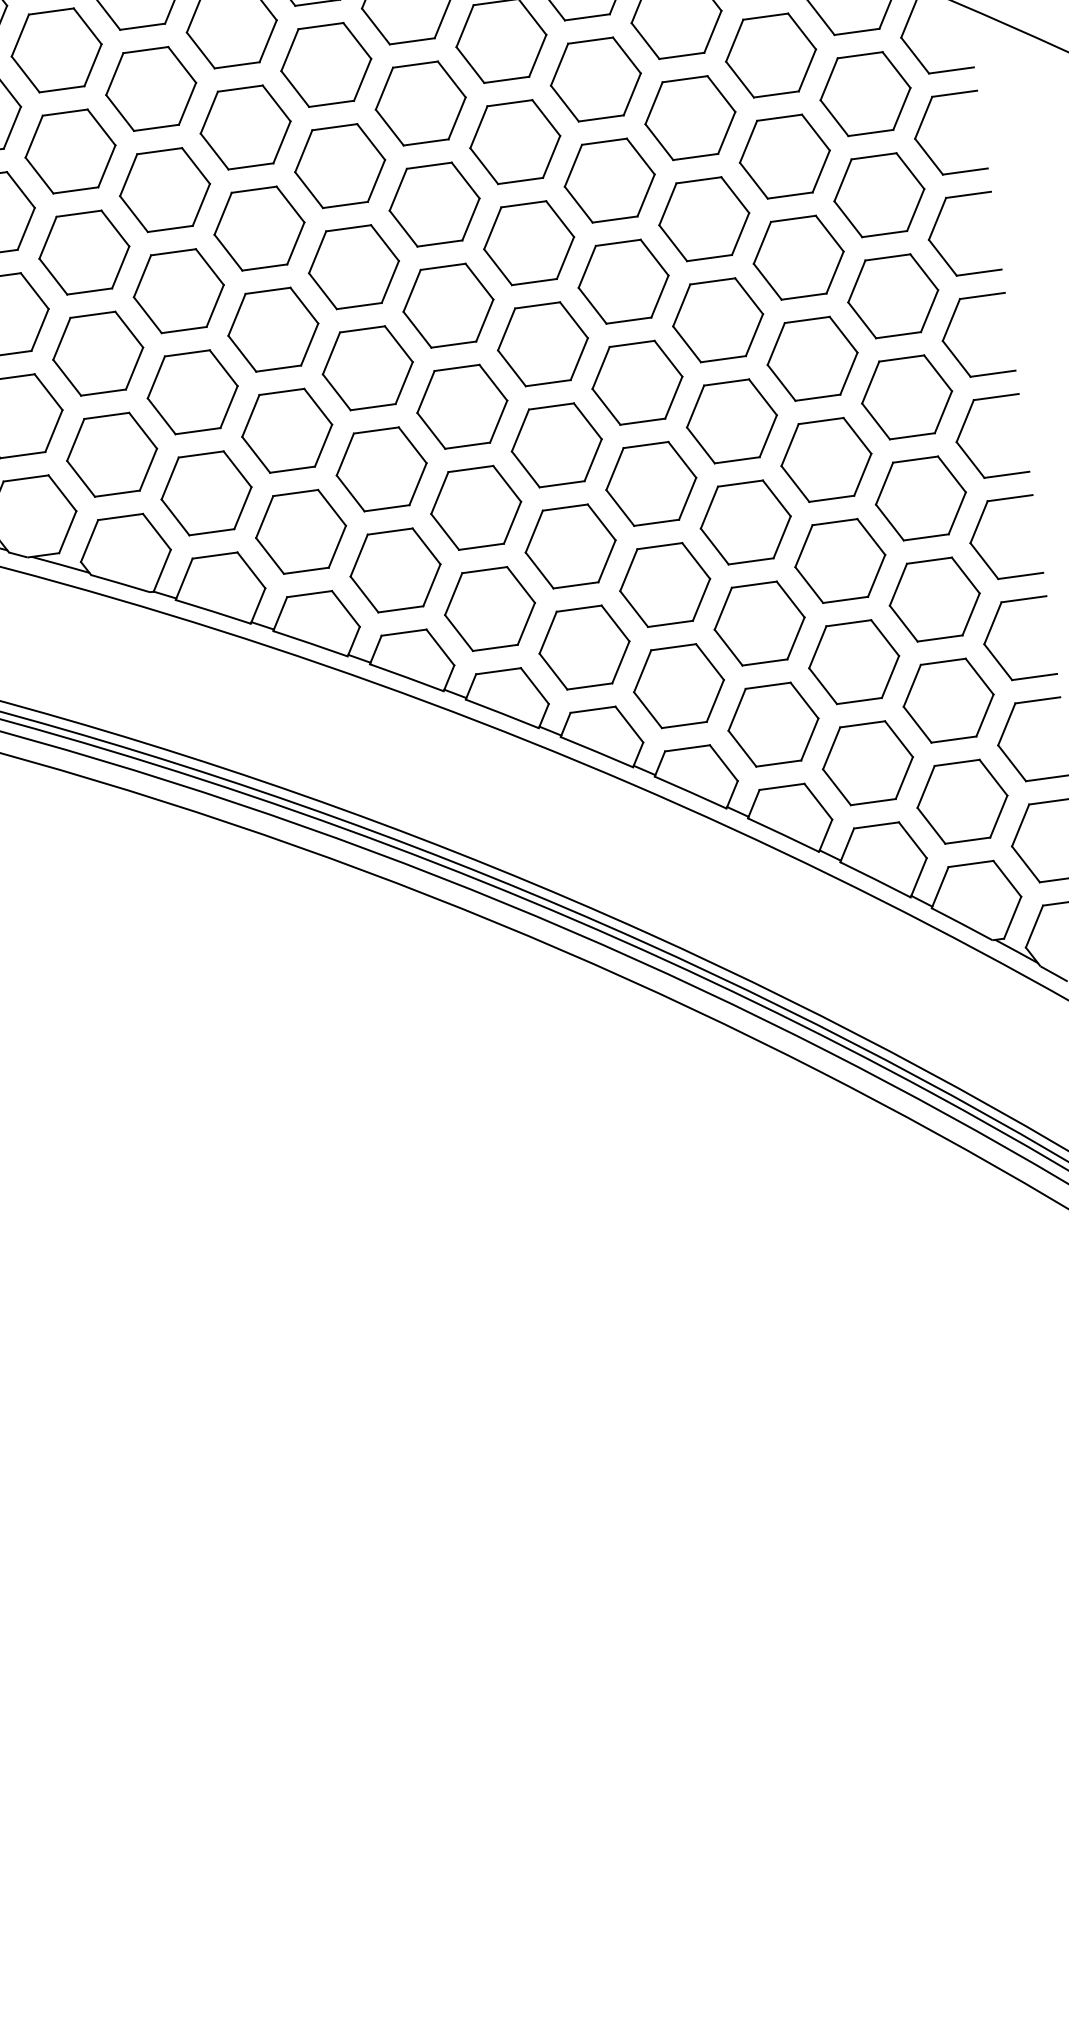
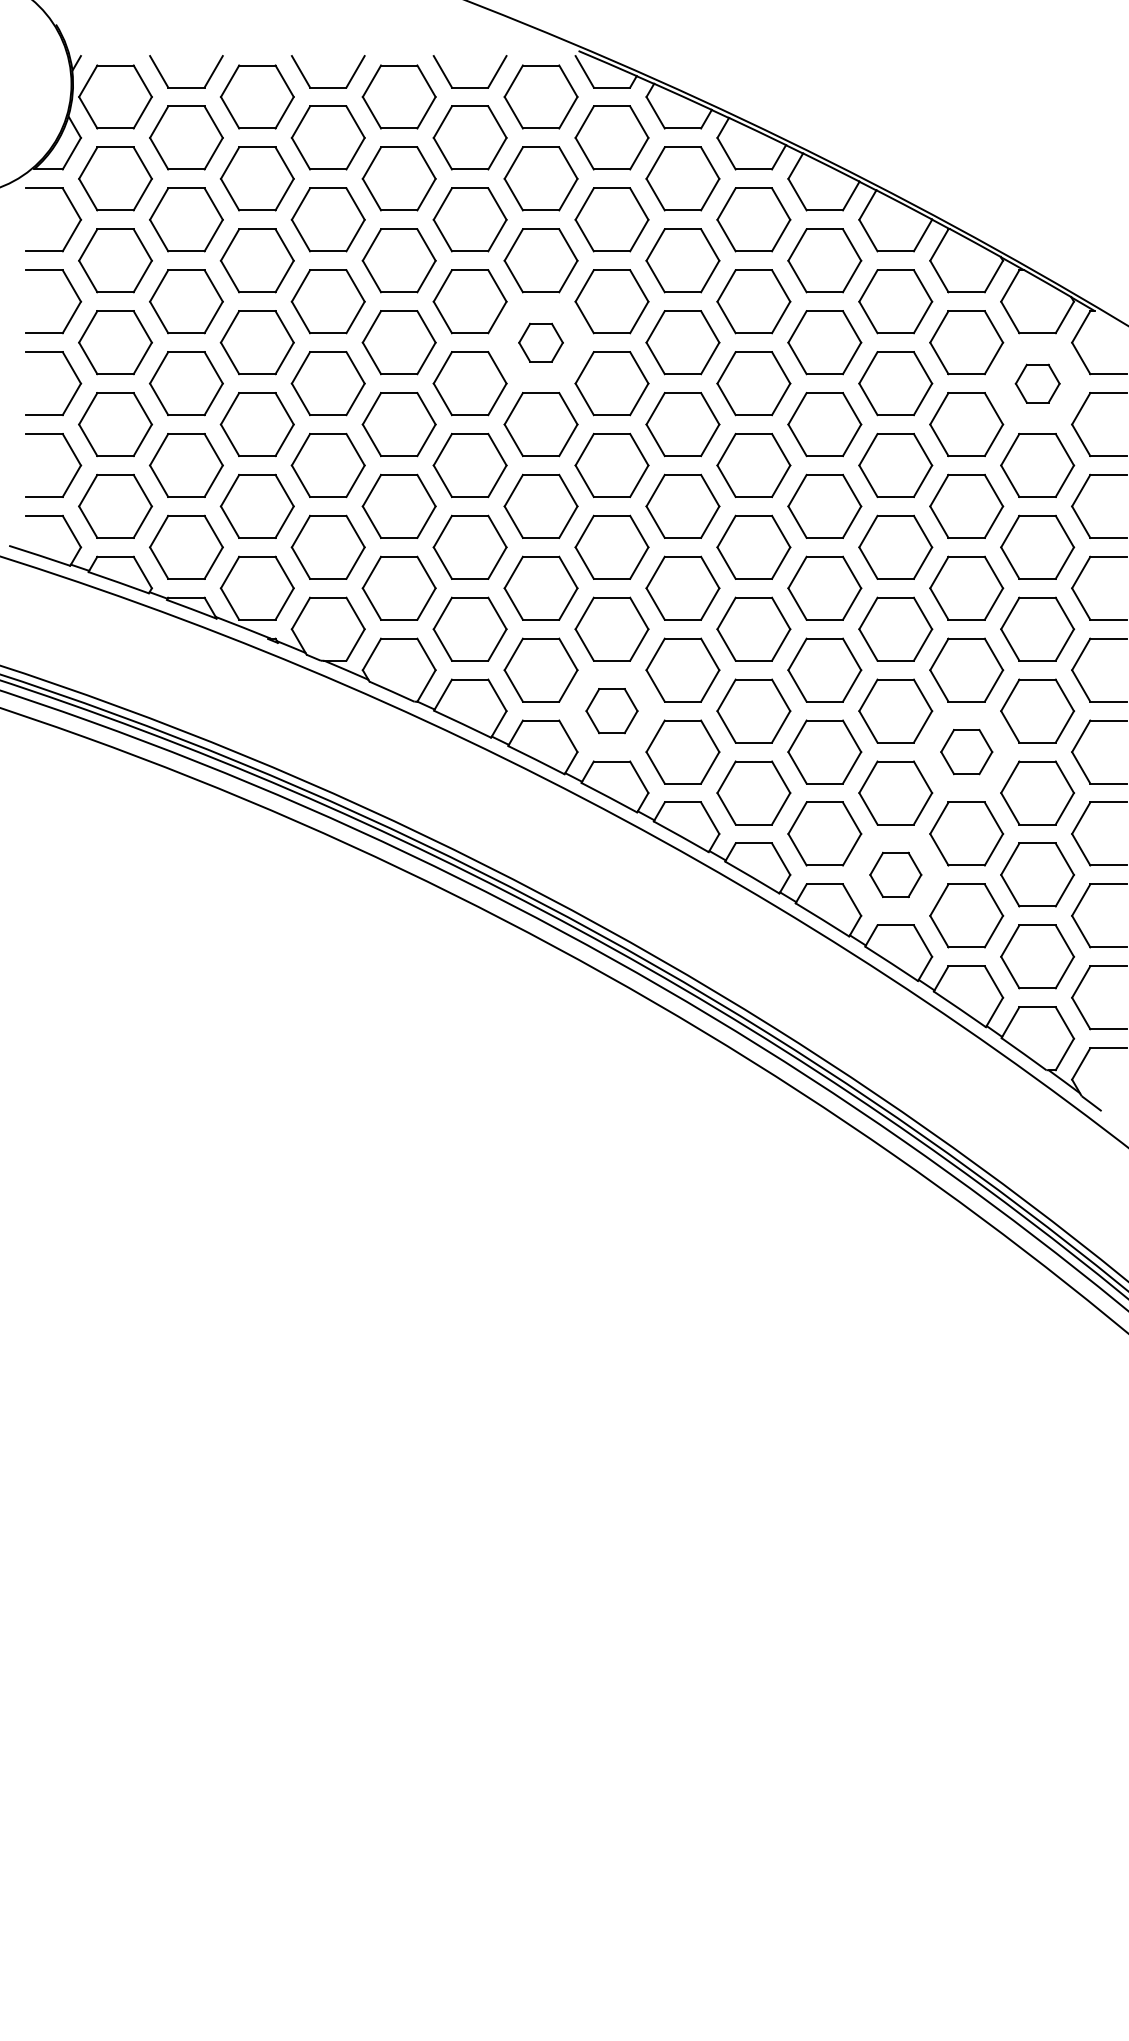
part: (865, 93) -> (1037, 383), size x0.6
part: (244, 127) -> (540, 342), size x0.6
part: (840, 560) -> (966, 751), size x0.7
part: (394, 569) -> (611, 710), size x0.7
part: (773, 724) -> (895, 874), size x0.7

